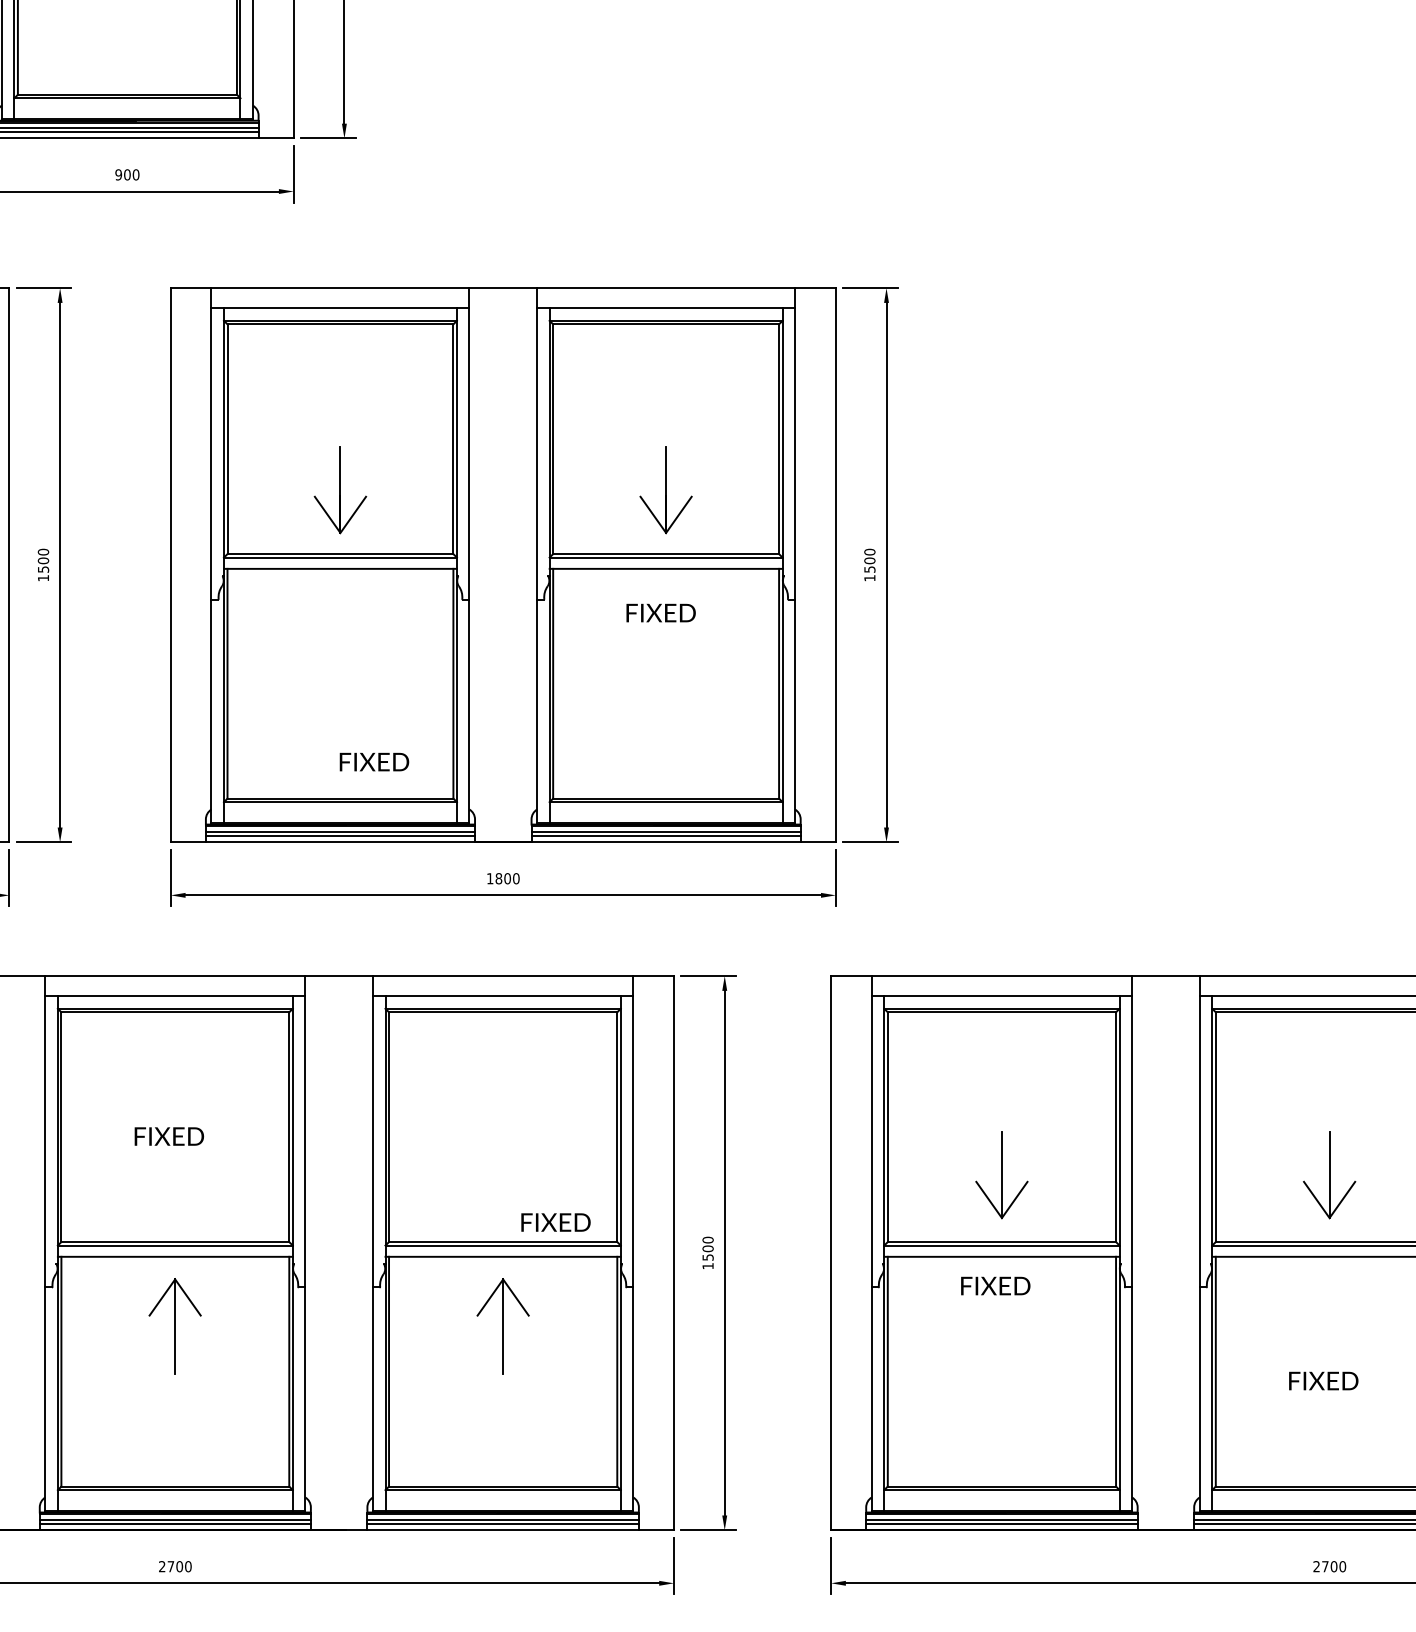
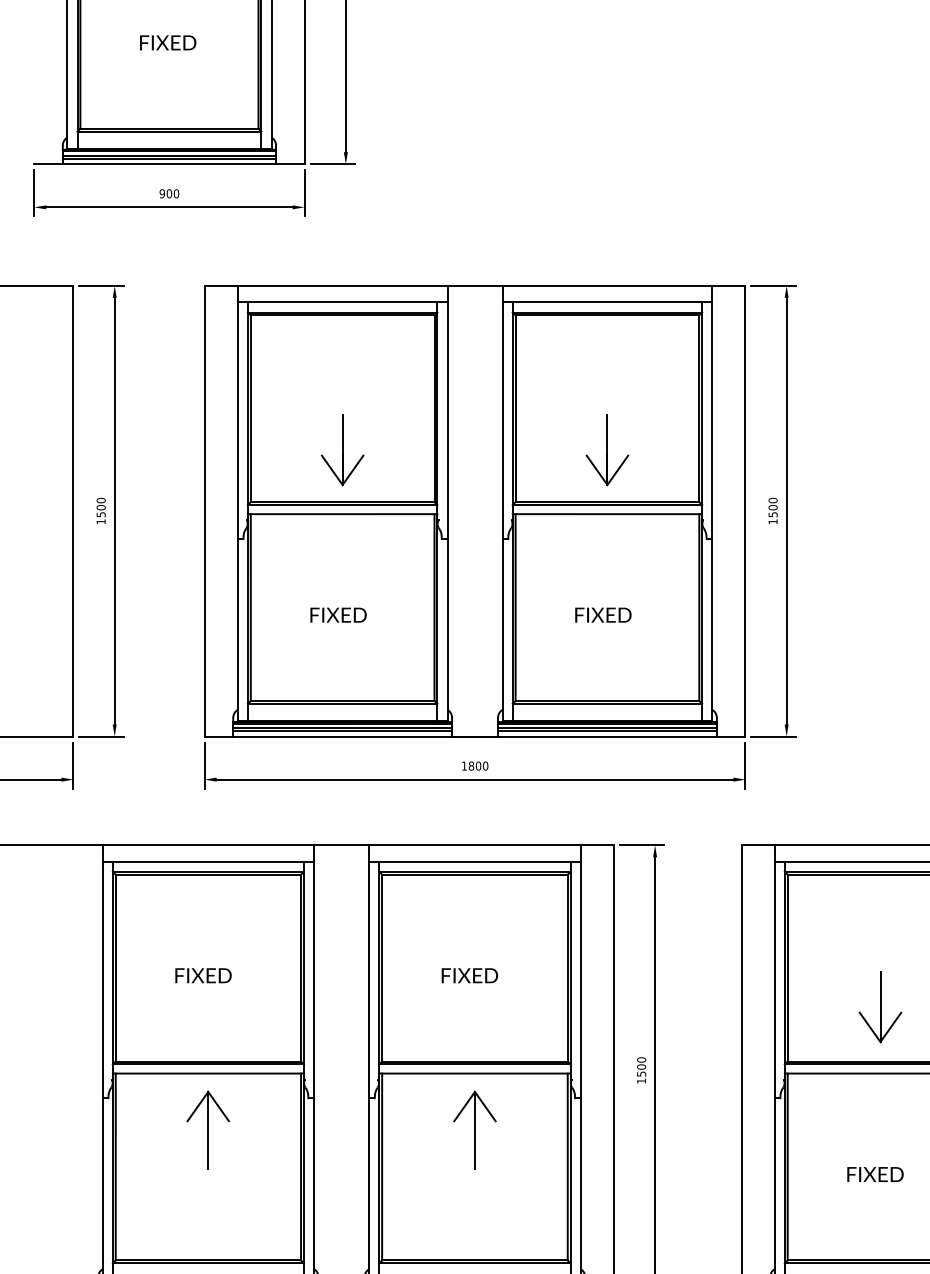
text: (660, 612) -> (602, 614), moved
text: (374, 761) -> (338, 614), moved
text: (555, 1222) -> (469, 975), moved
text: (995, 1285) -> (875, 1174), moved

